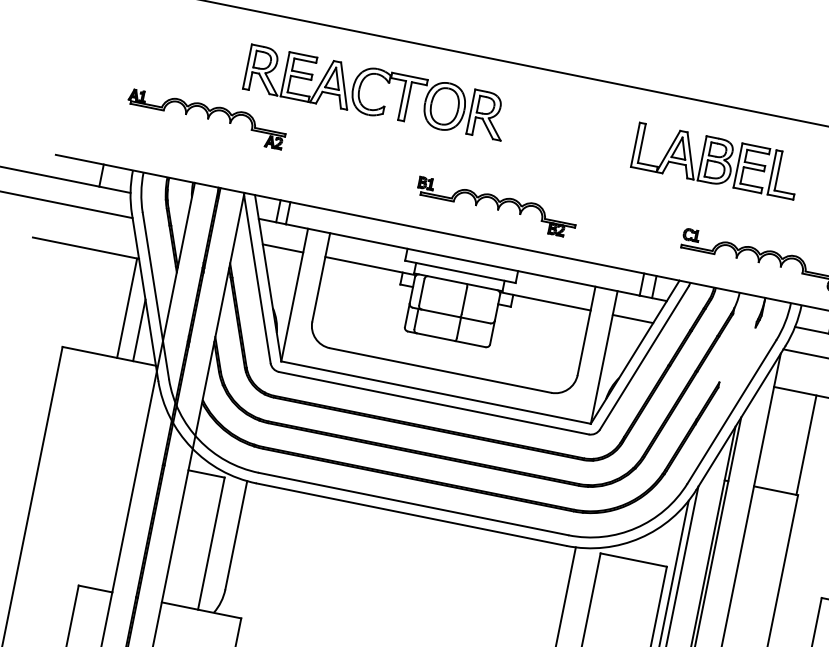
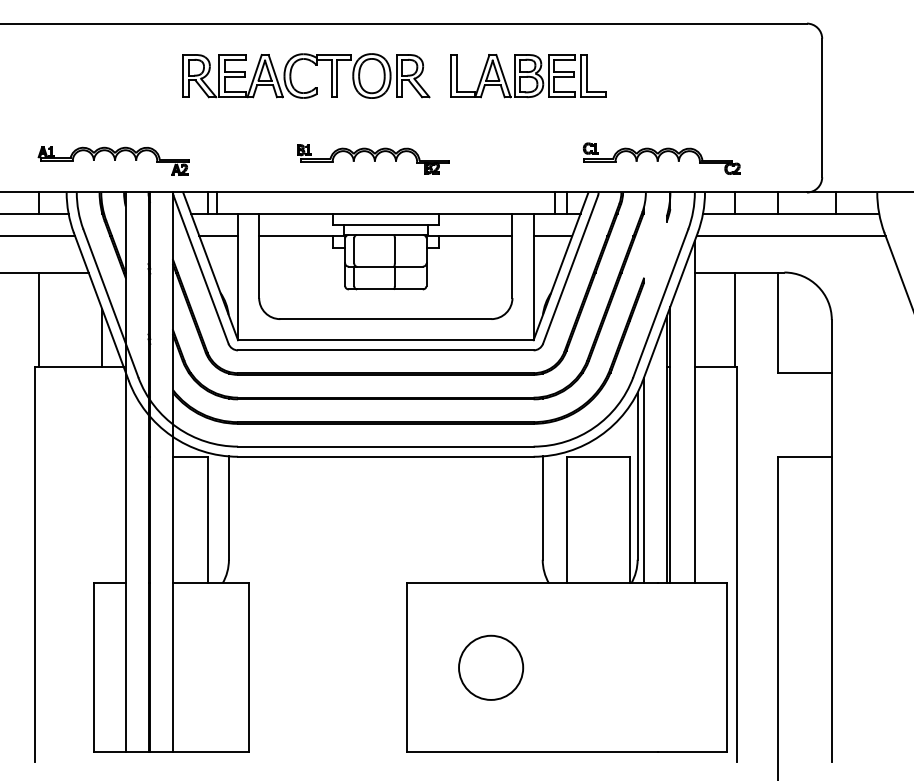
part: (387, 83) -> (315, 65), moved
part: (206, 118) -> (113, 160), moved
part: (716, 161) -> (528, 76), moved
part: (496, 207) -> (373, 159), moved
line: (126, 307) -> (38, 319), moved

